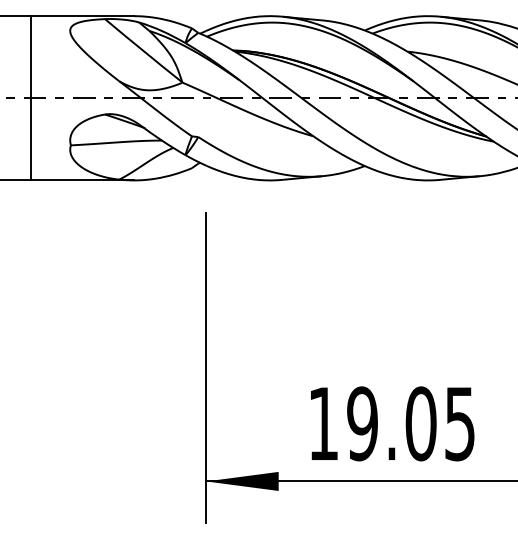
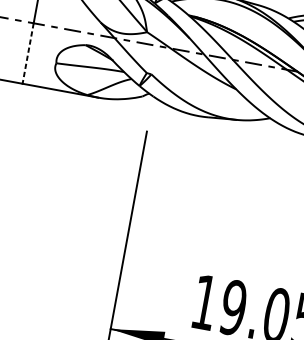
line: (31, 139) -> (28, 53), solid -> dashed

